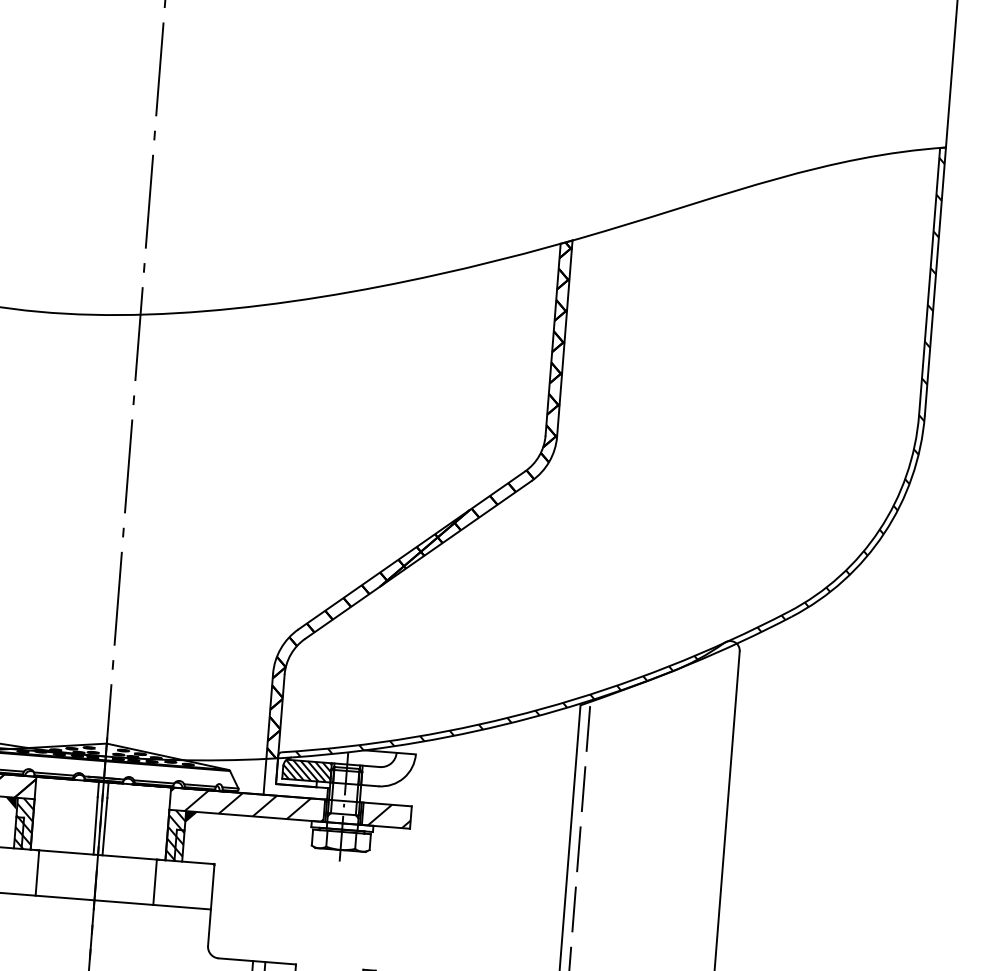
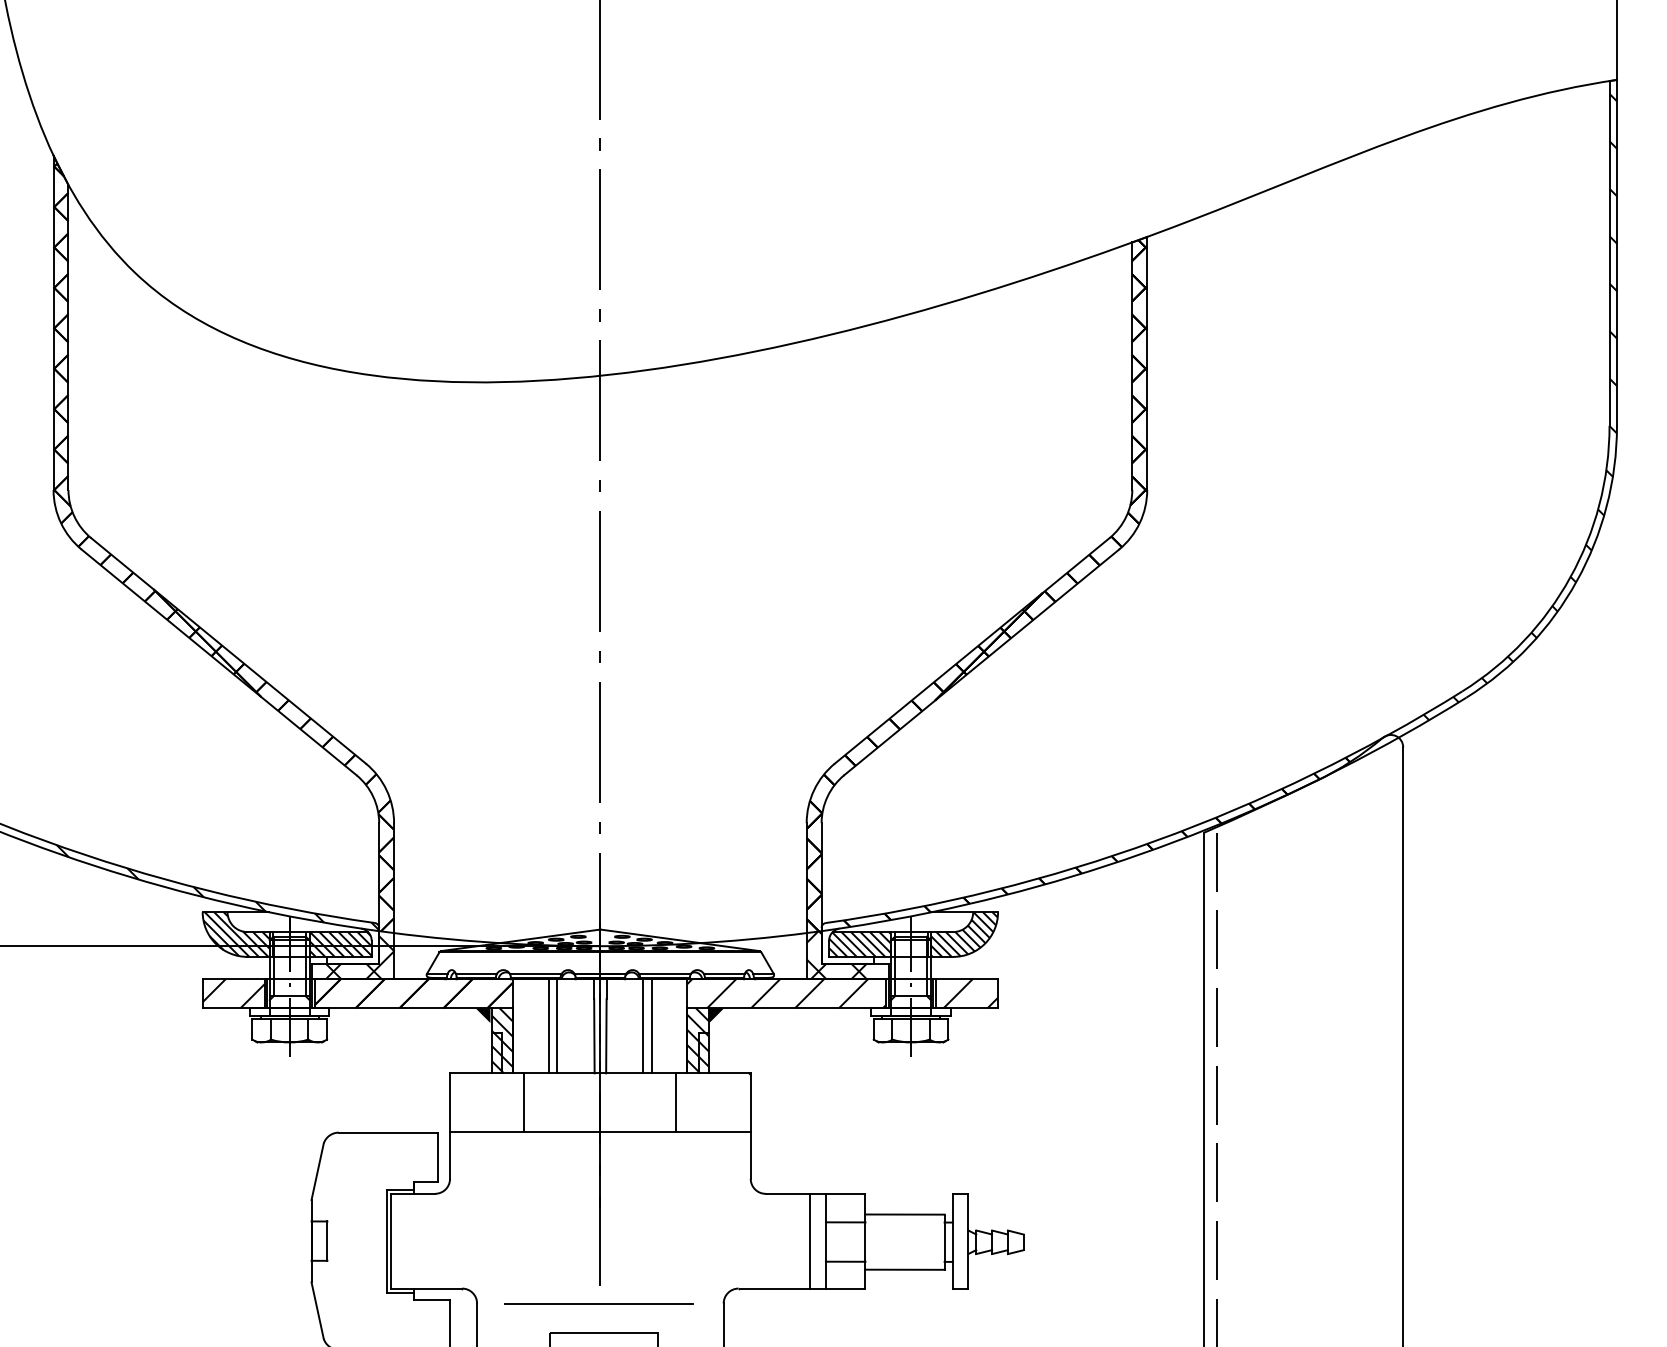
hatch: (507, 700) -> (1110, 833), added
hatch: (387, 769) -> (963, 934), added
hatch: (288, 778) -> (836, 955), added
line: (60, 815) -> (548, 1026), added
line: (67, 816) -> (557, 1026), added
line: (134, 821) -> (643, 1026), added
line: (141, 821) -> (652, 1026), added

